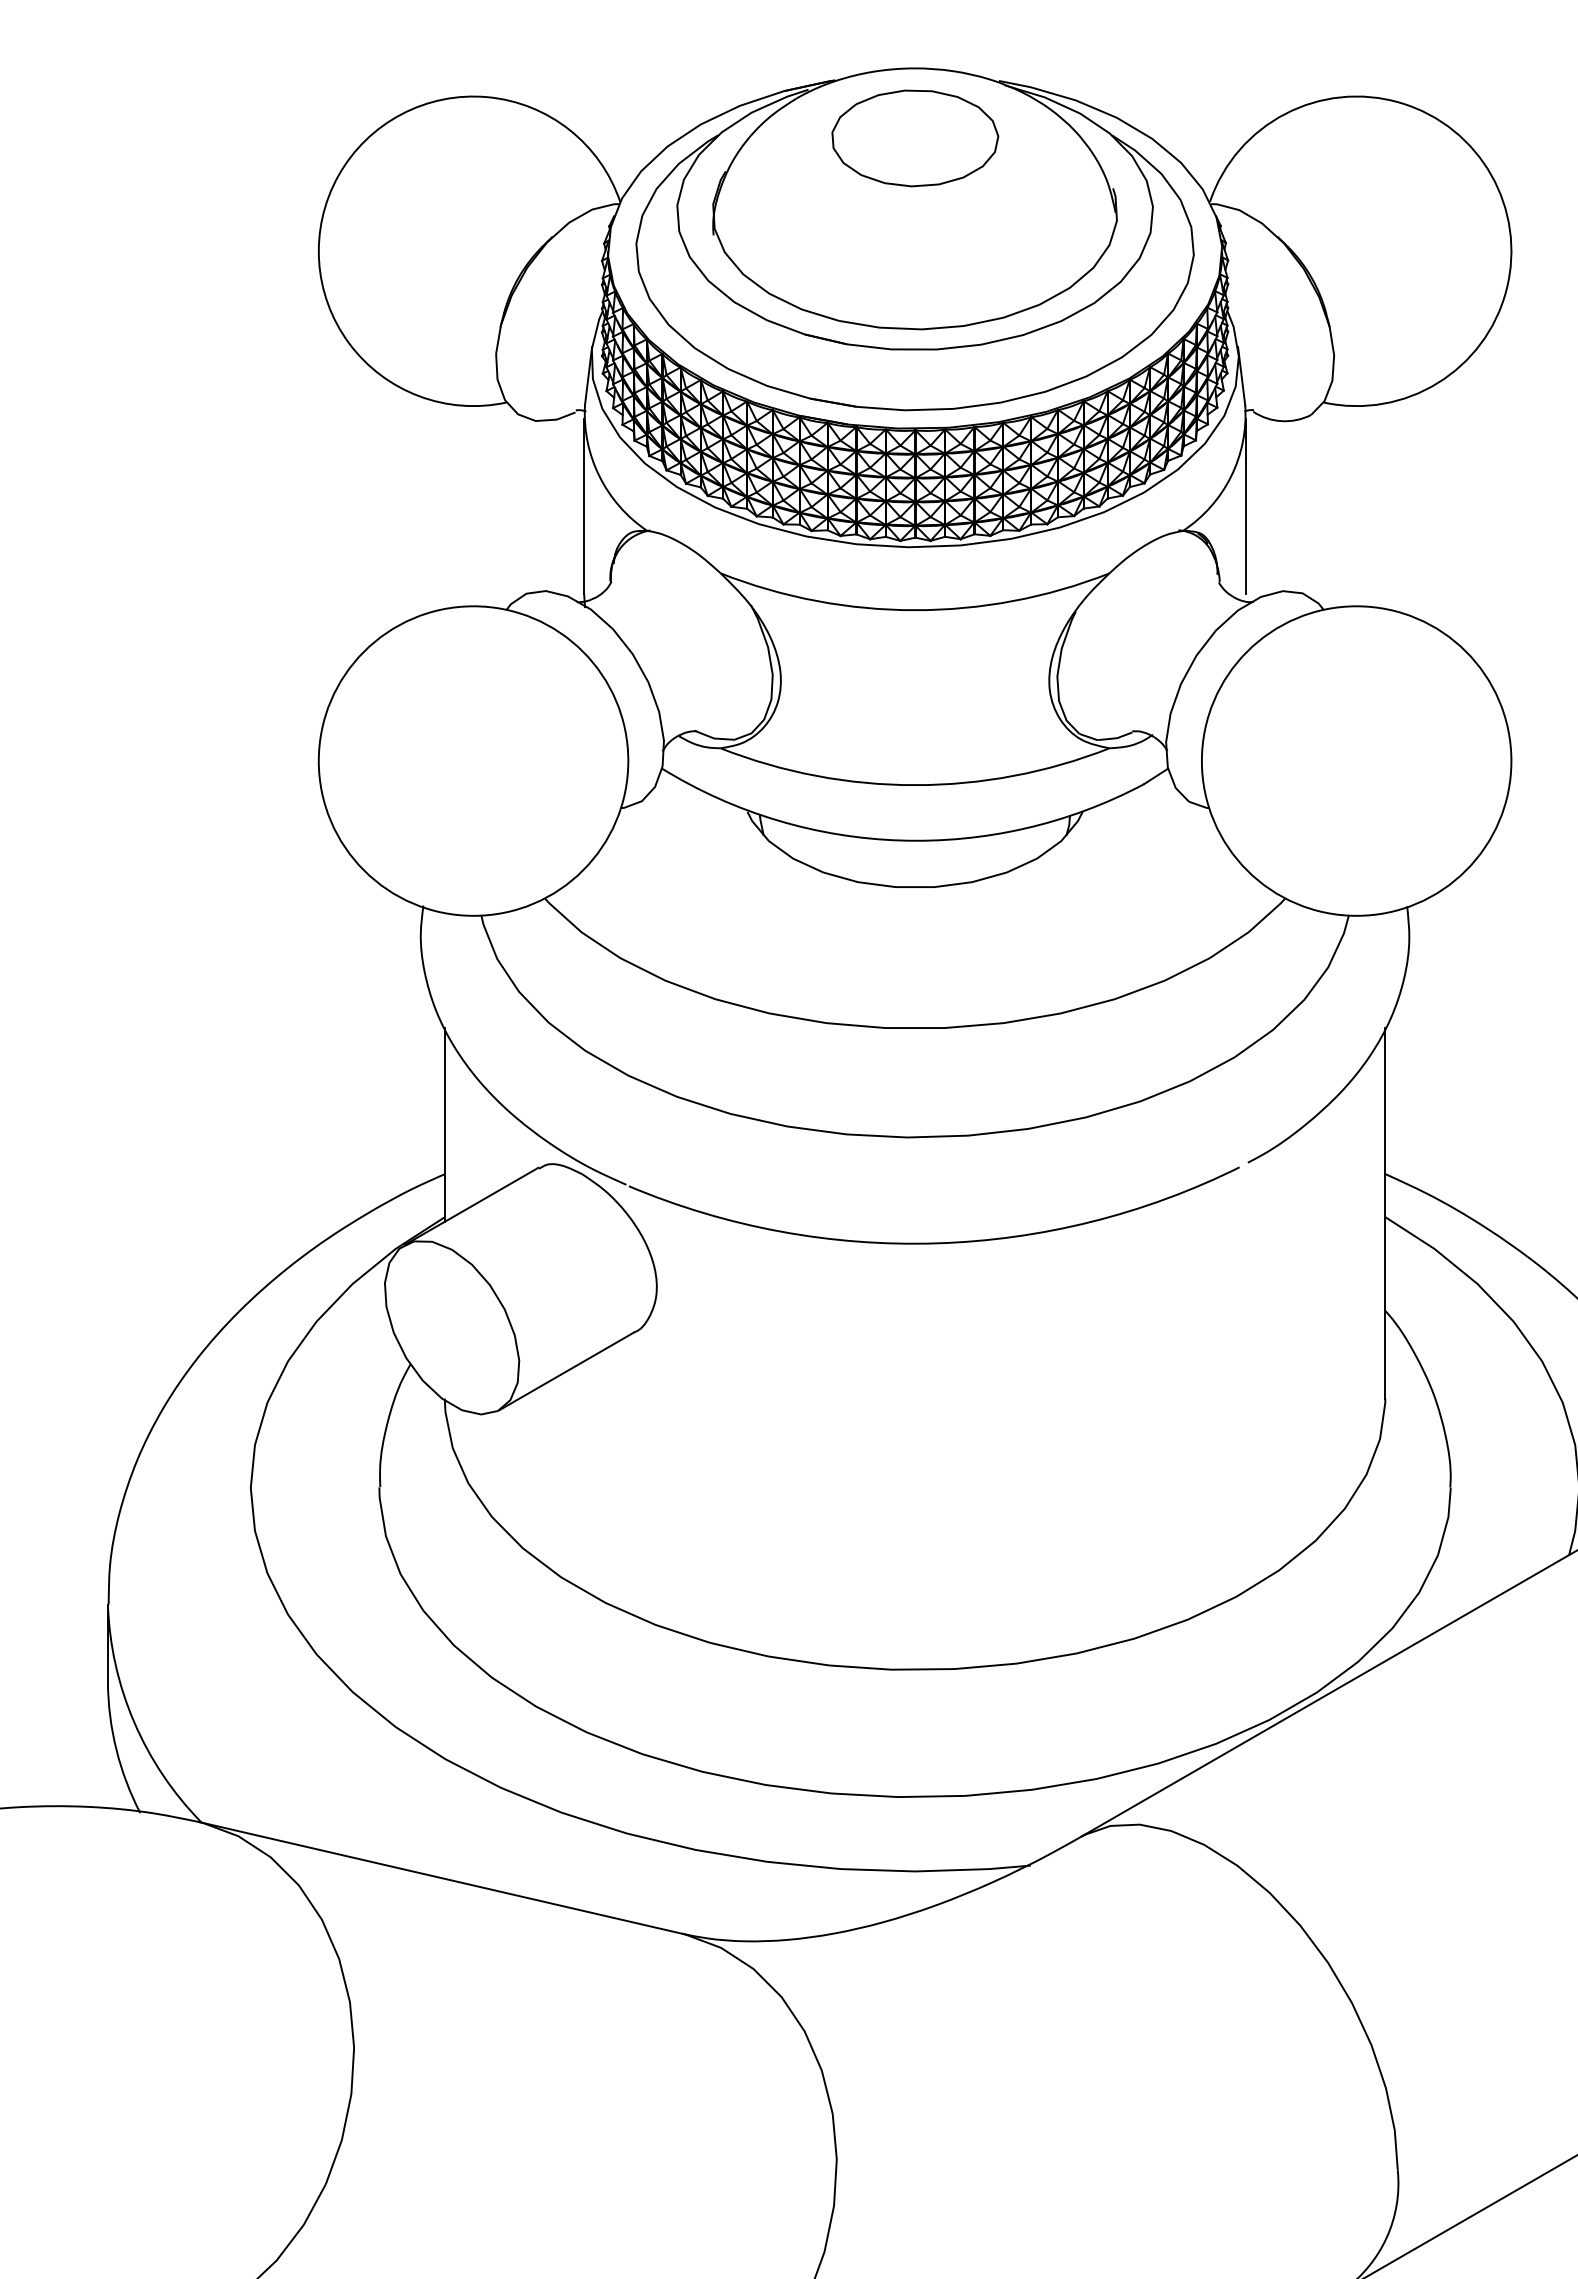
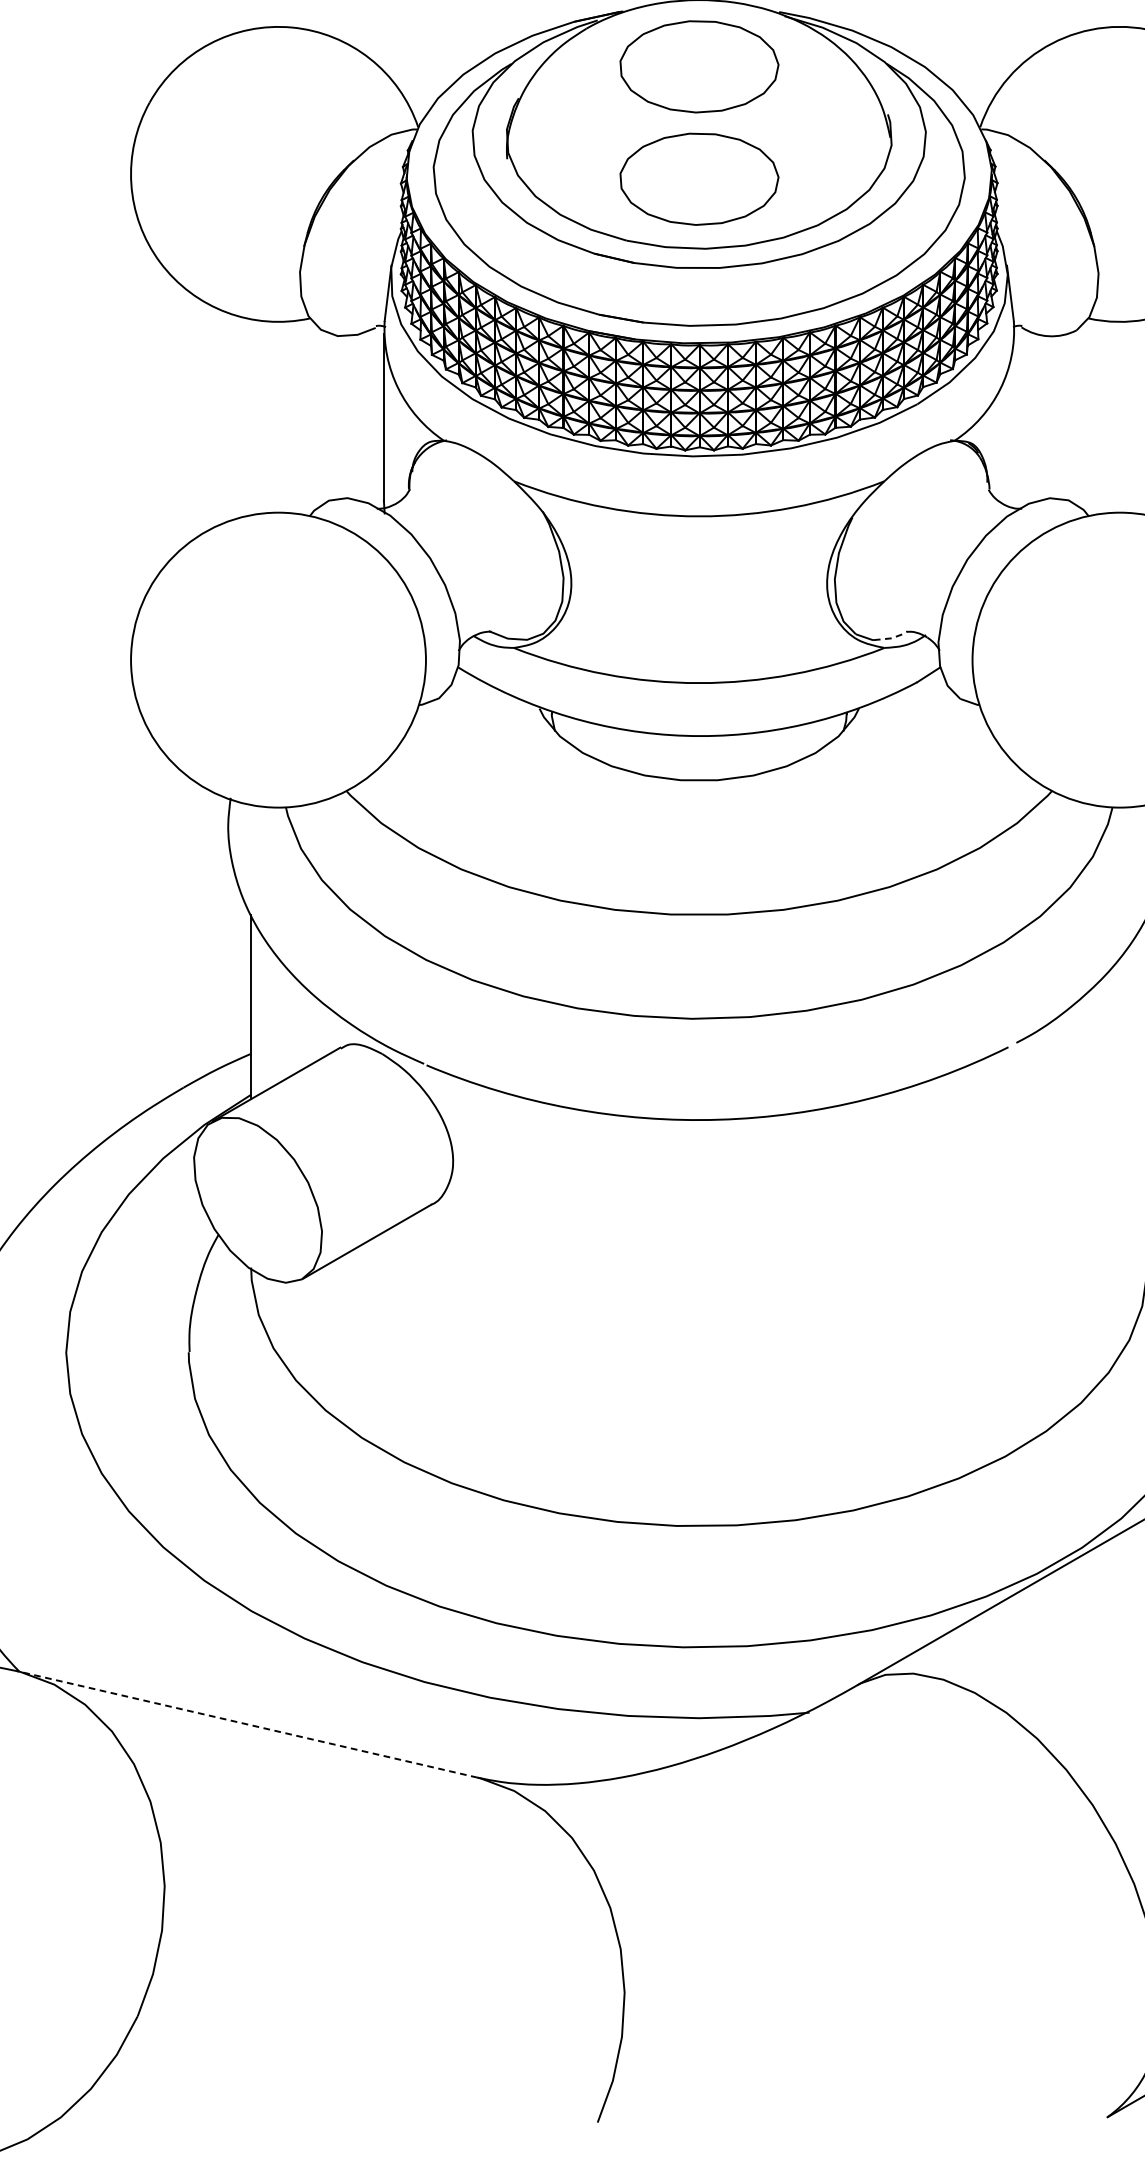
part: (915, 256) -> (699, 179), added
line: (1246, 505) -> (1015, 416), removed
line: (1117, 738) -> (892, 638), solid -> dashed
line: (441, 1877) -> (247, 1723), solid -> dashed

